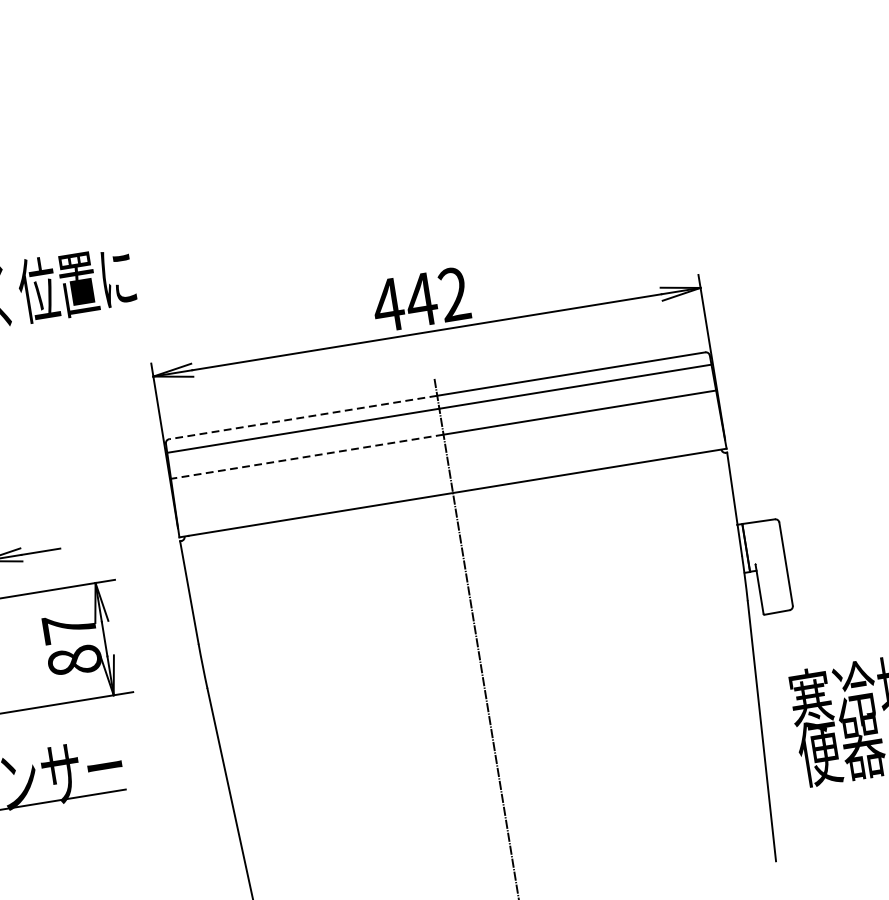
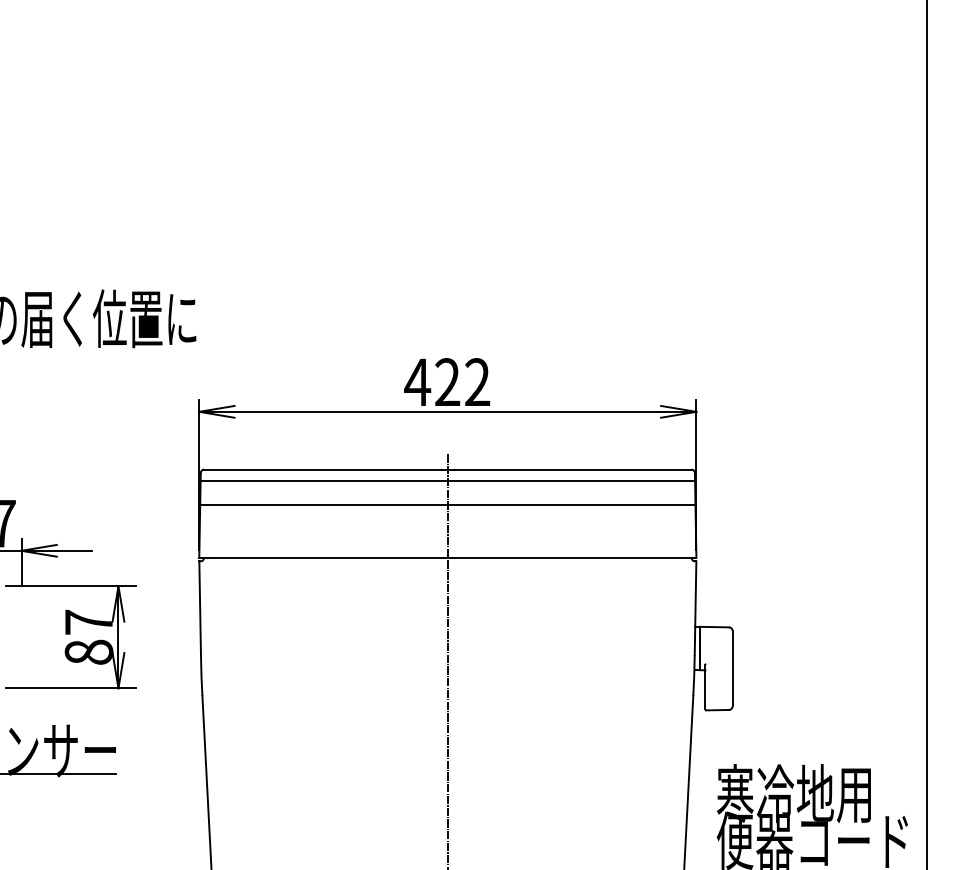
text: (421, 298) -> (447, 381), 442 -> 422
line: (303, 417) -> (326, 469), dashed -> solid
line: (307, 456) -> (324, 504), dashed -> solid

